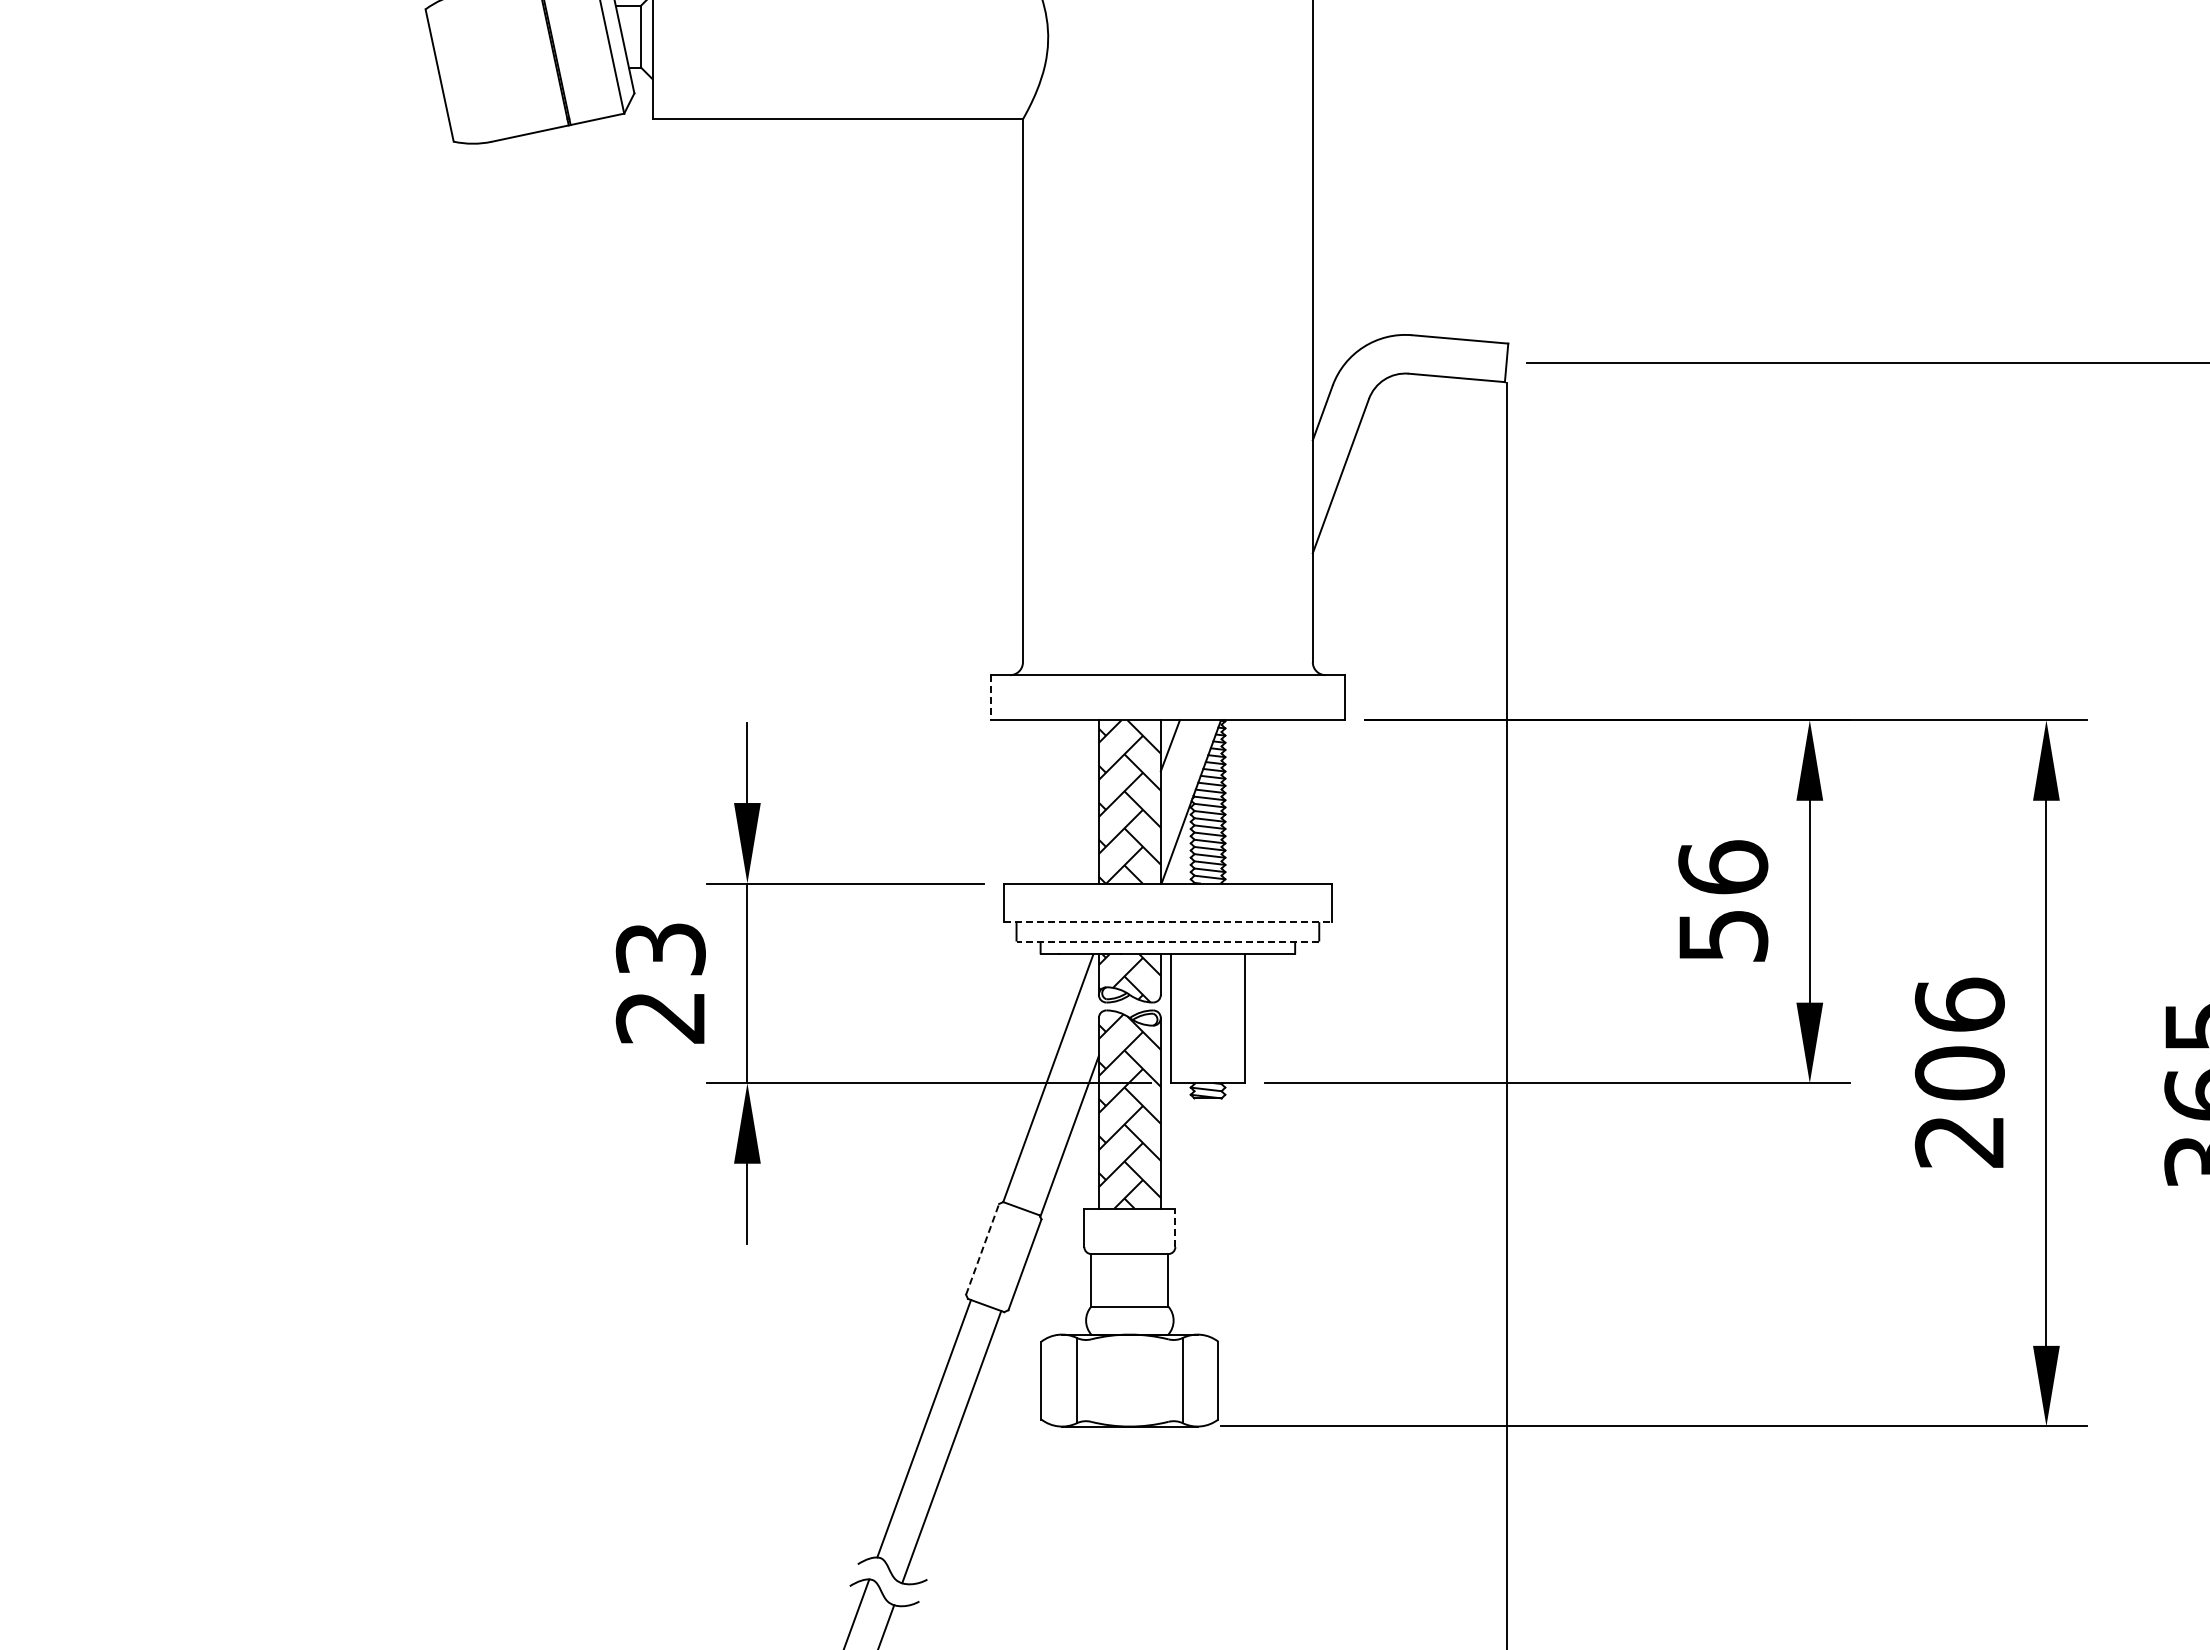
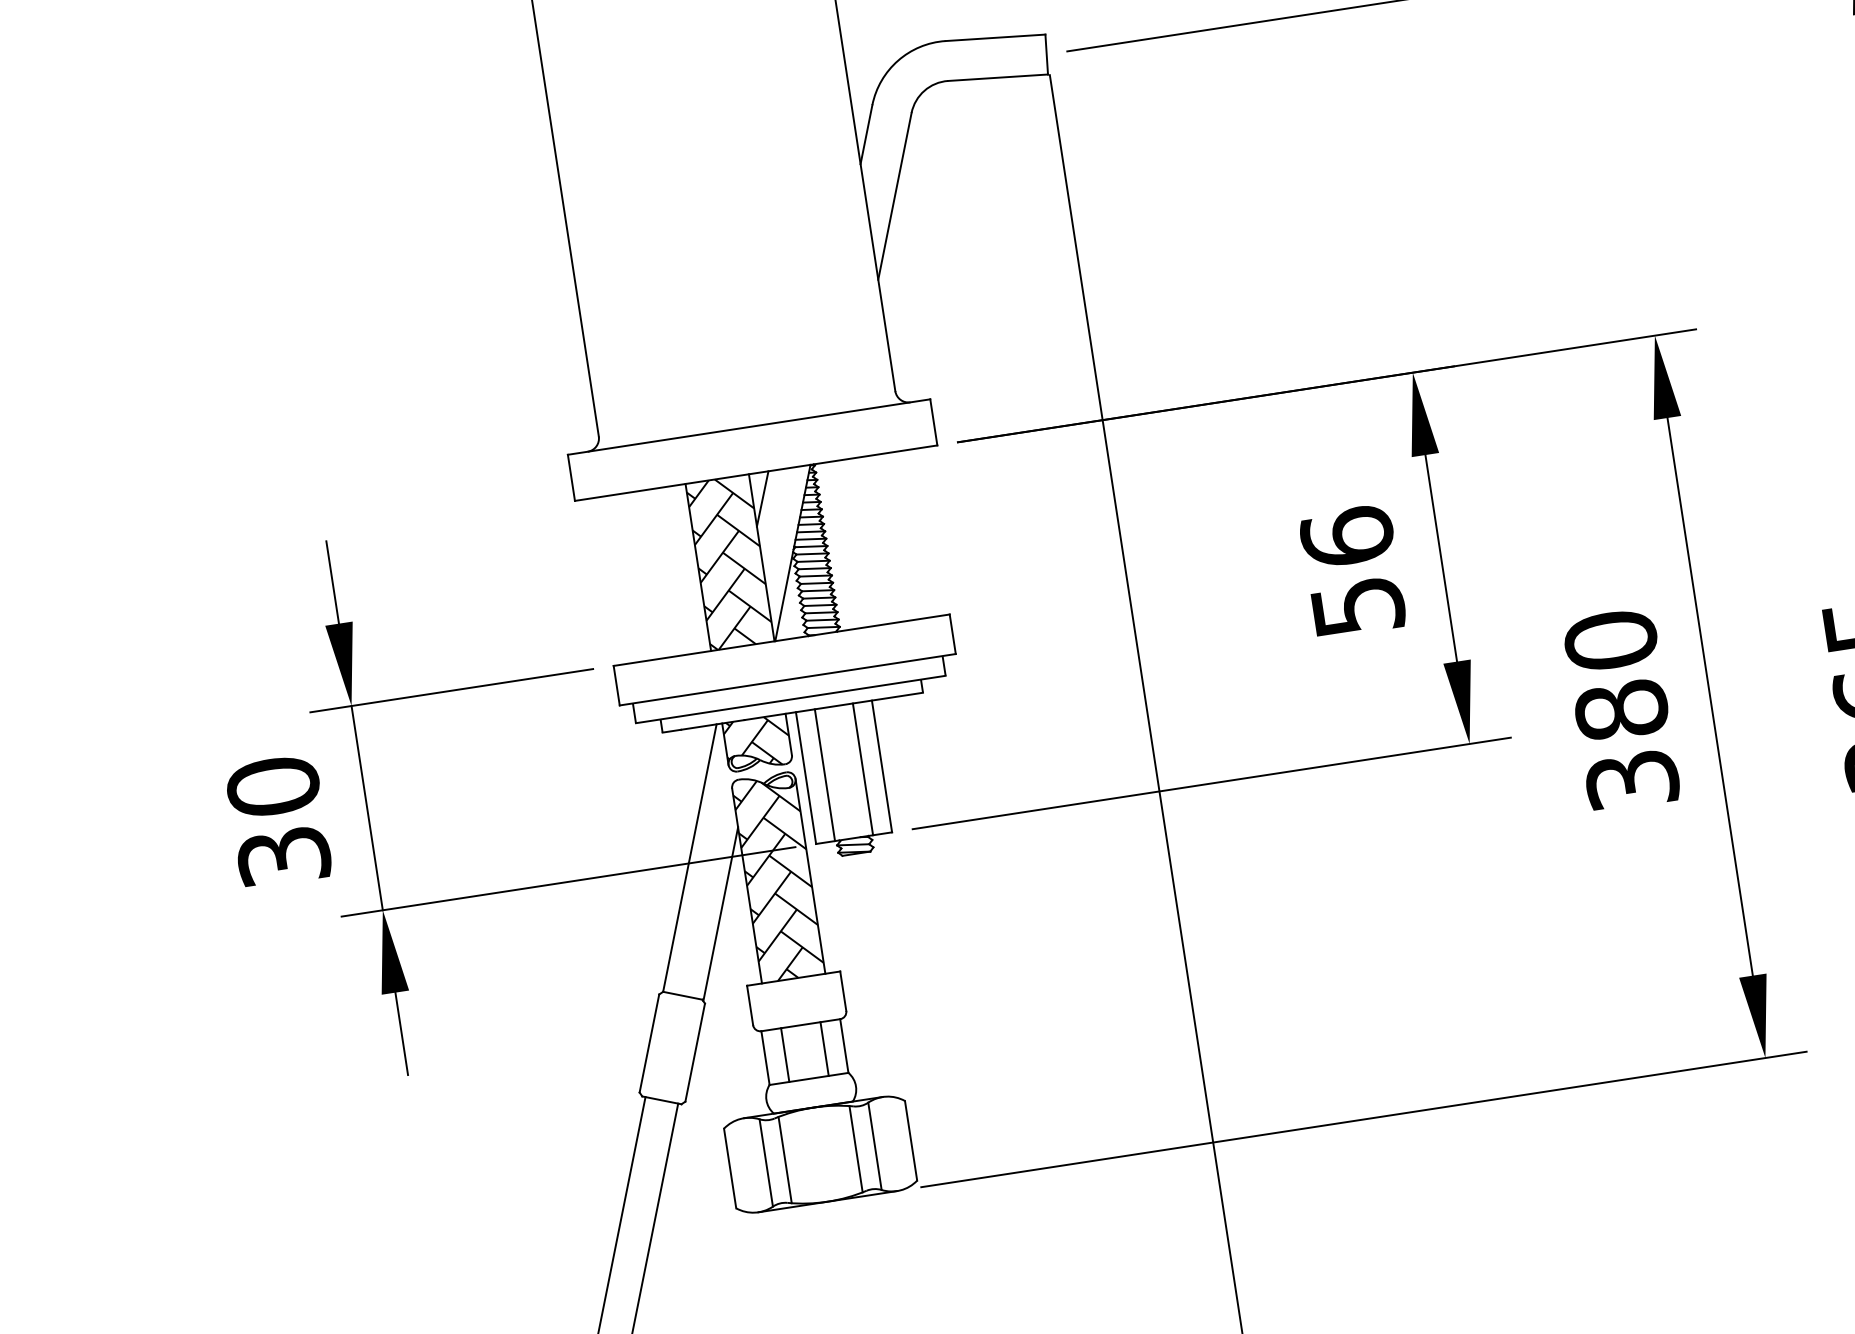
line: (990, 697) -> (571, 477), dashed -> solid
line: (1168, 922) -> (788, 679), dashed -> solid
line: (1167, 941) -> (790, 699), dashed -> solid
text: (660, 982) -> (278, 820), 23 -> 30
line: (1189, 1018) -> (824, 774), added
line: (1226, 1018) -> (862, 769), added
text: (1959, 1072) -> (1621, 709), 206 -> 380
line: (1175, 1227) -> (843, 990), dashed -> solid
line: (982, 1248) -> (649, 1042), dashed -> solid
line: (1110, 1280) -> (785, 1055), added
line: (1149, 1280) -> (825, 1049), added
line: (1095, 1380) -> (785, 1159), added
line: (1164, 1380) -> (856, 1149), added

